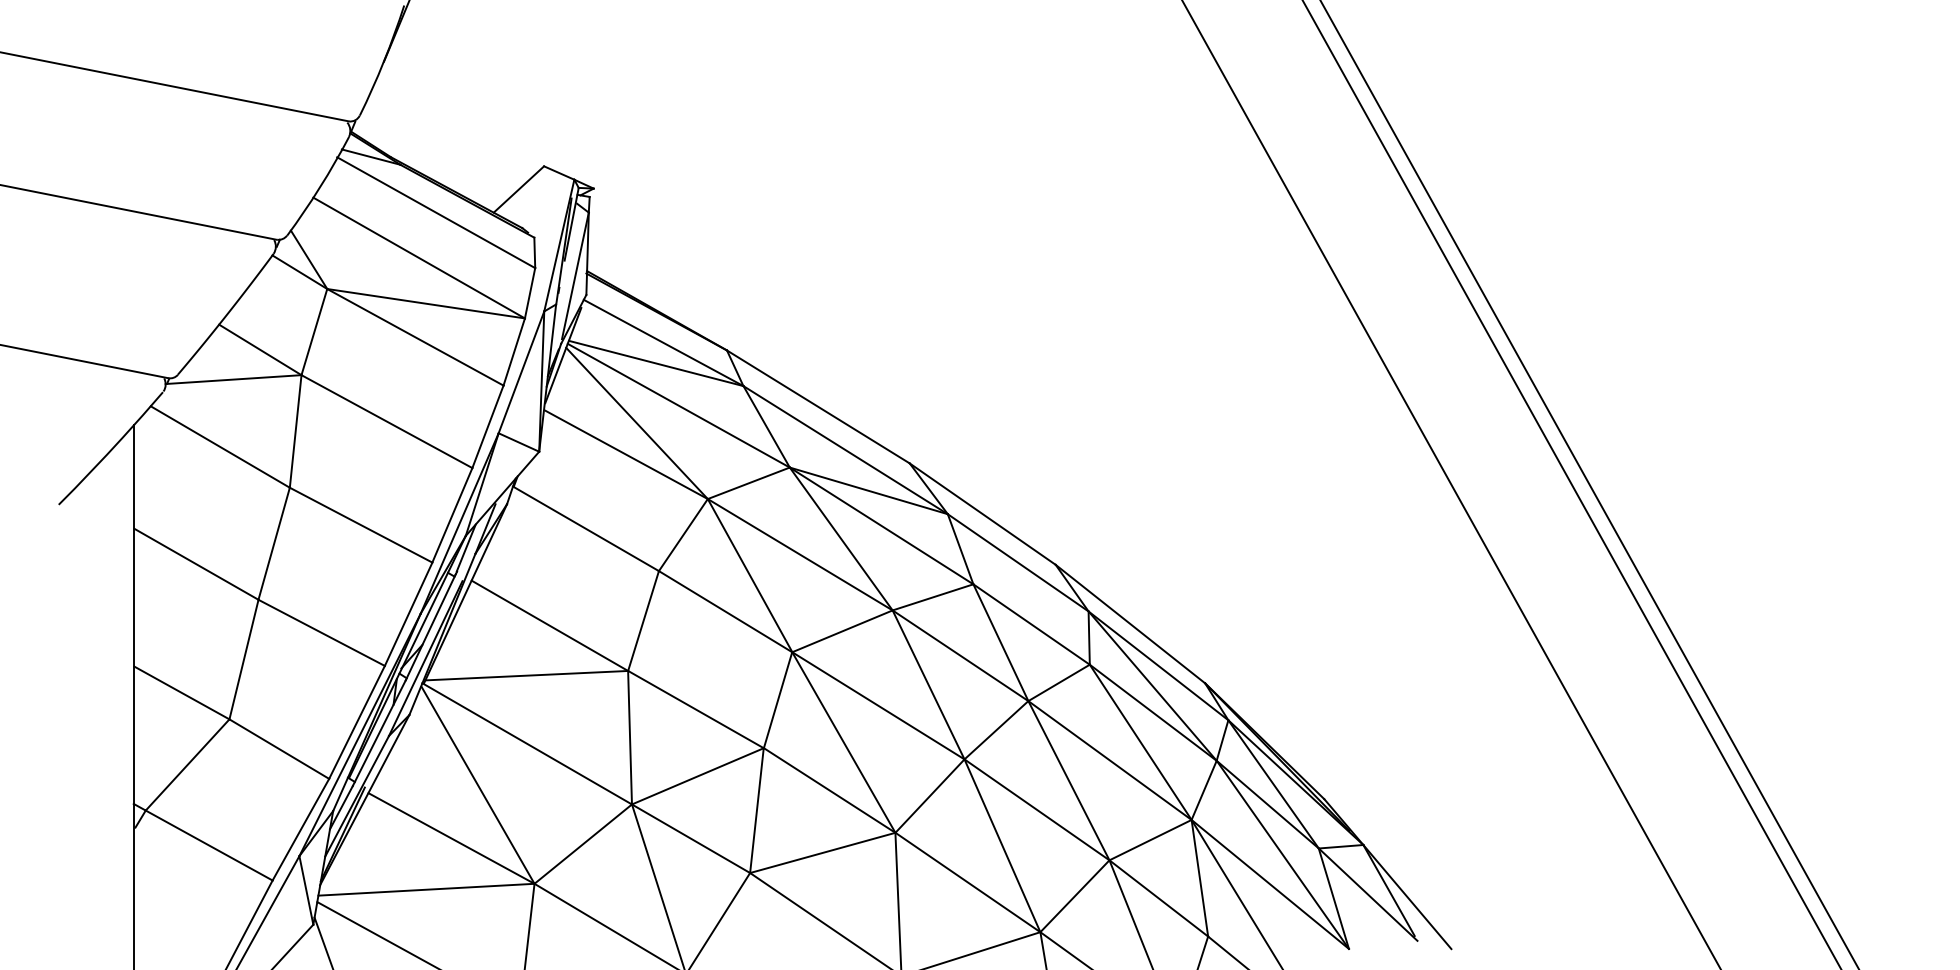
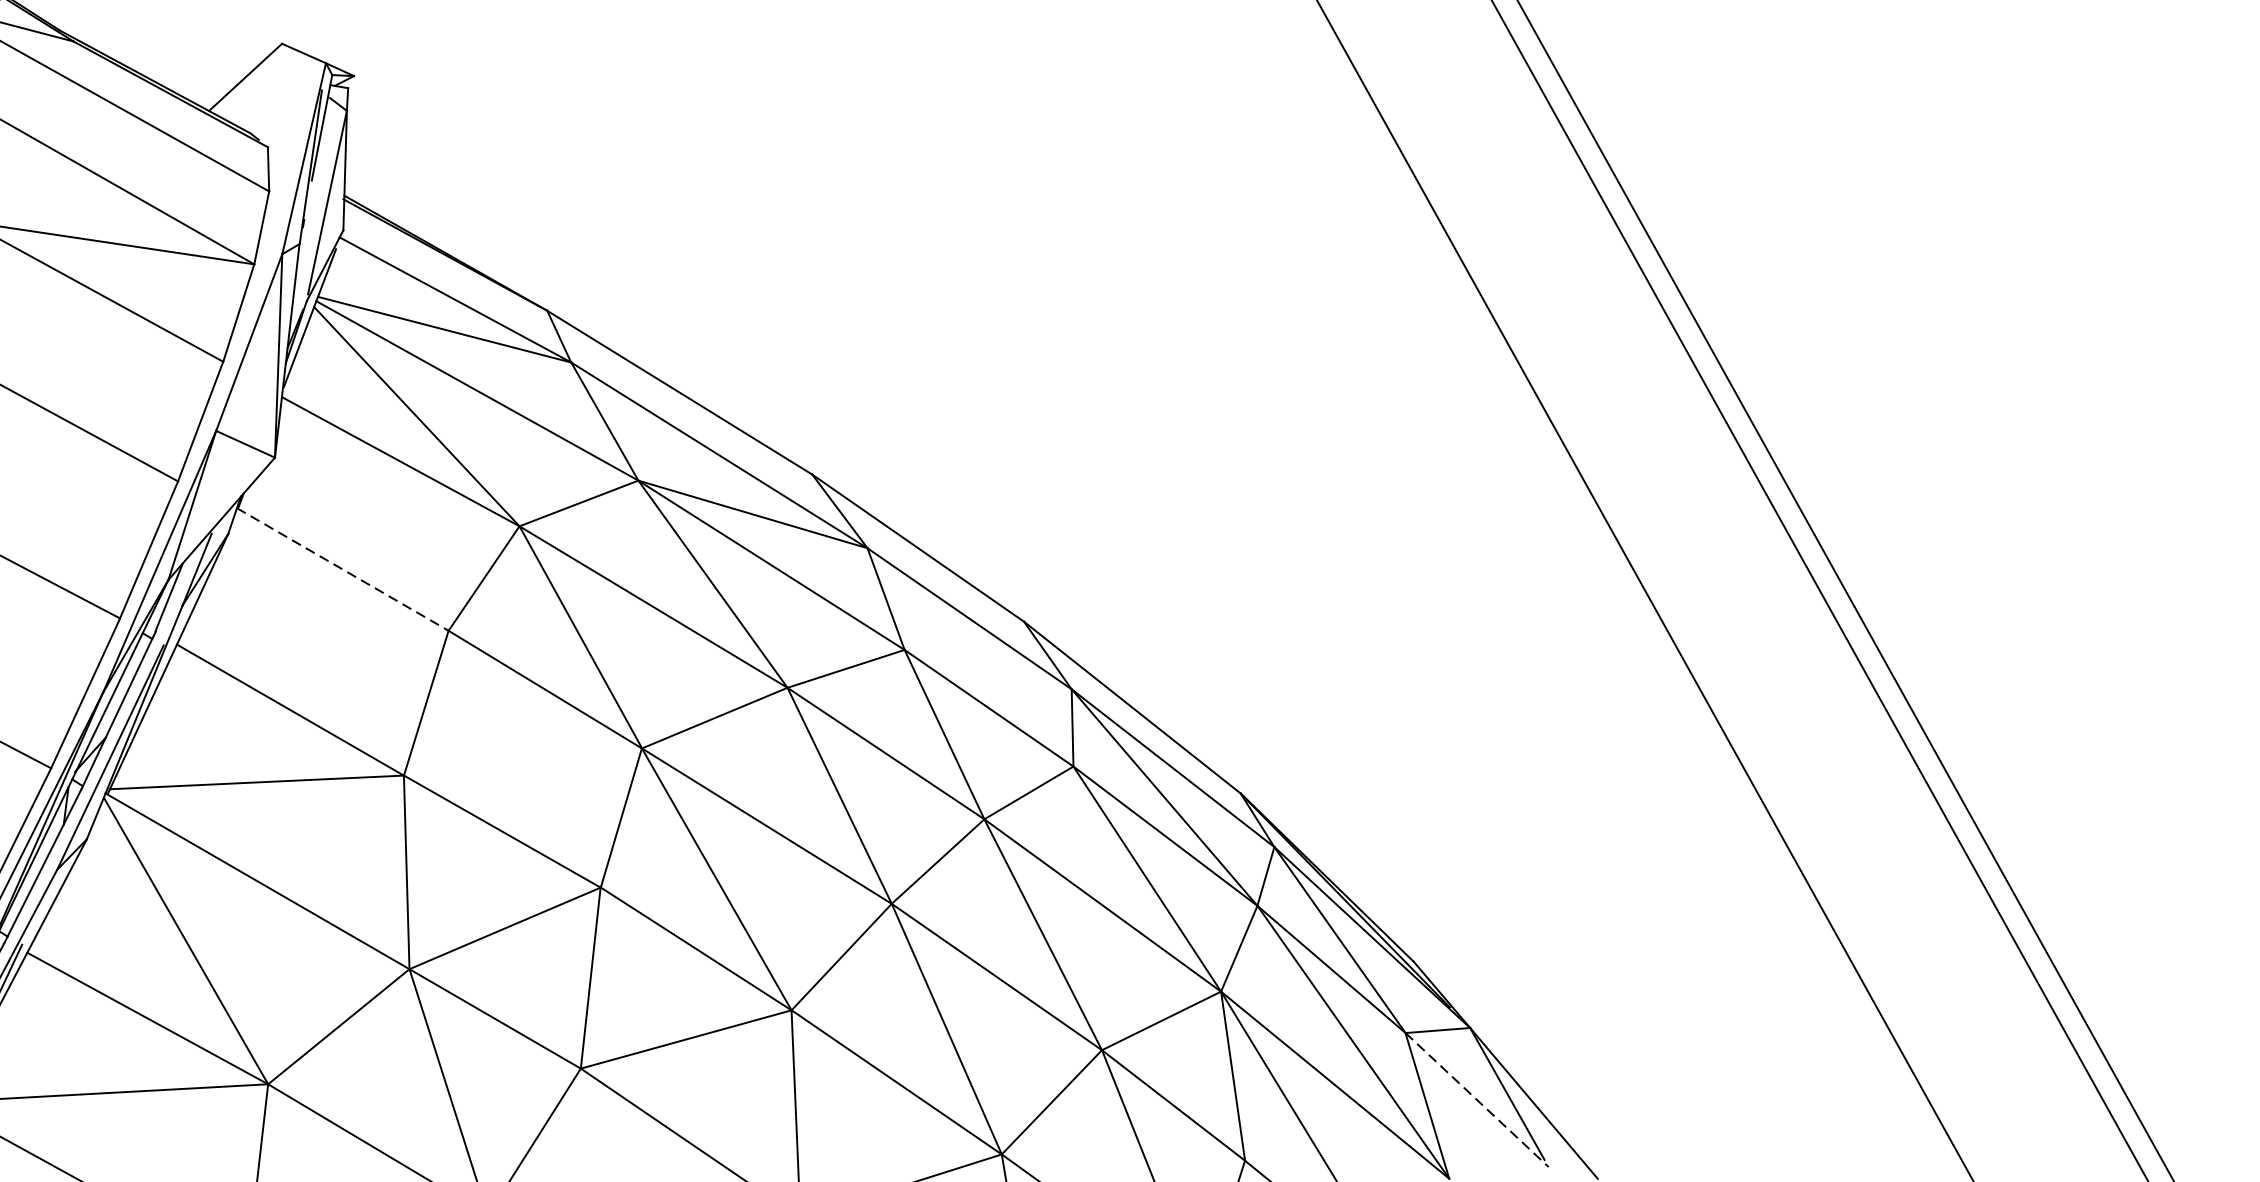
line: (586, 529) -> (343, 570), solid -> dashed
line: (1368, 894) -> (1477, 1099), solid -> dashed

